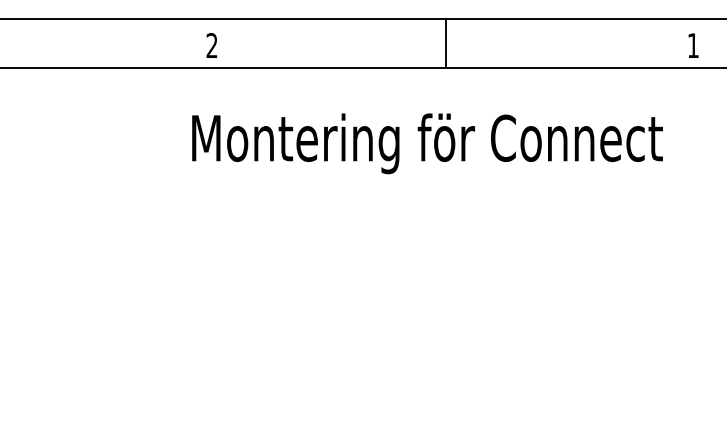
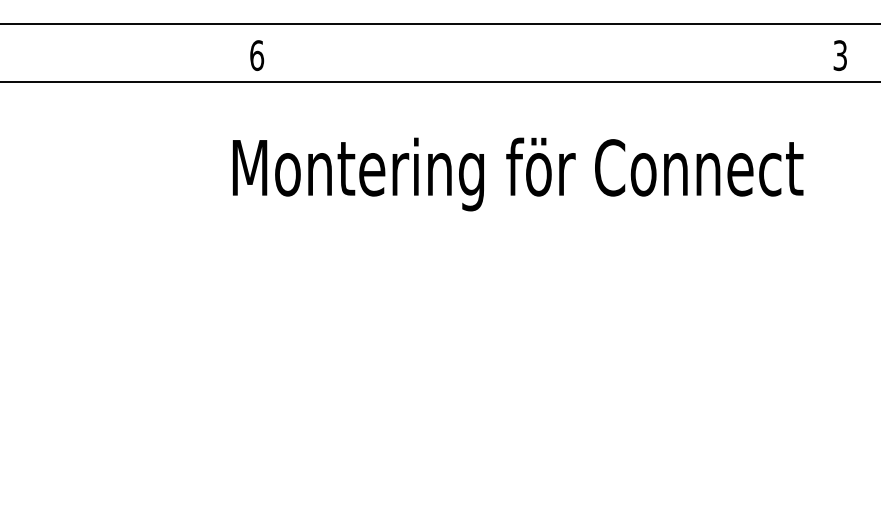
line: (445, 43) -> (539, 52), removed
text: (211, 45) -> (256, 55), 2 -> 6
text: (693, 45) -> (840, 55), 1 -> 3

